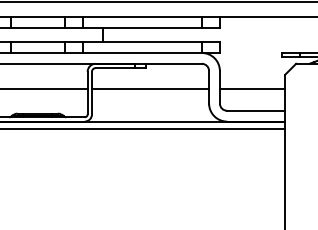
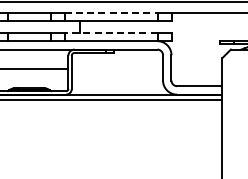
line: (142, 16) -> (111, 12), solid -> dashed
line: (141, 41) -> (110, 32), solid -> dashed
line: (150, 89) -> (117, 69), removed
line: (252, 89) -> (196, 69), removed

